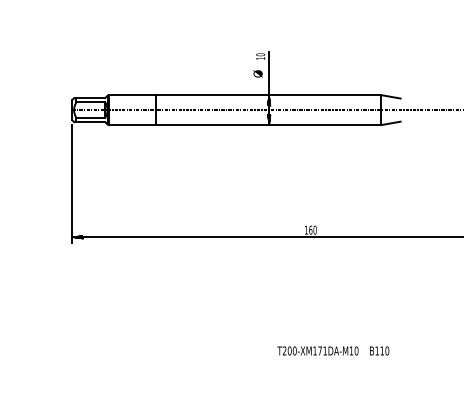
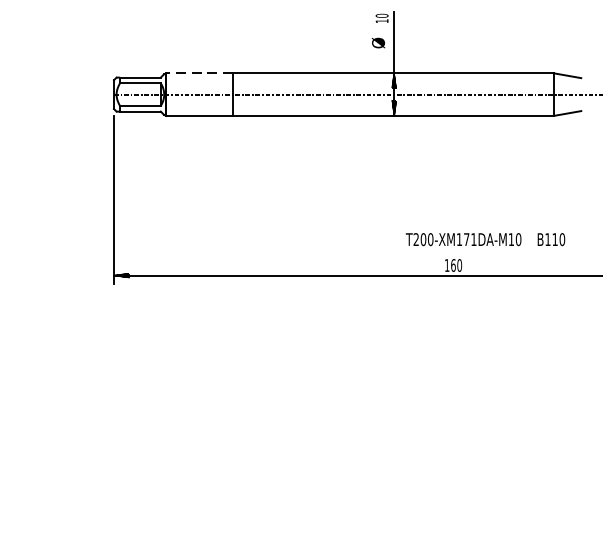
line: (132, 95) -> (199, 73), solid -> dashed
text: (333, 350) -> (485, 238), moved

